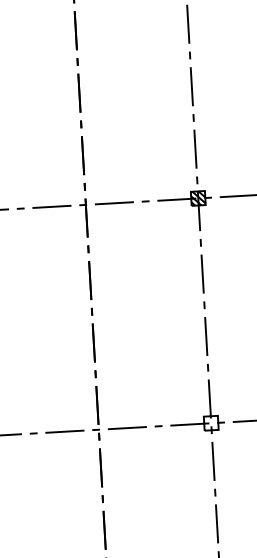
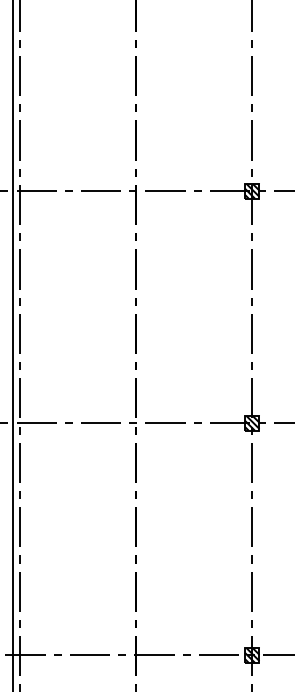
hatch: (210, 423) -> (251, 423), added

